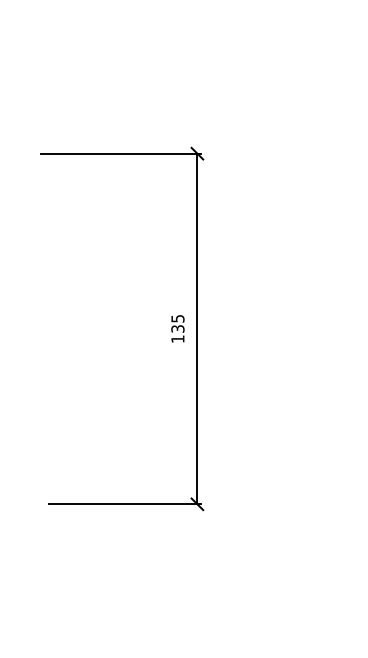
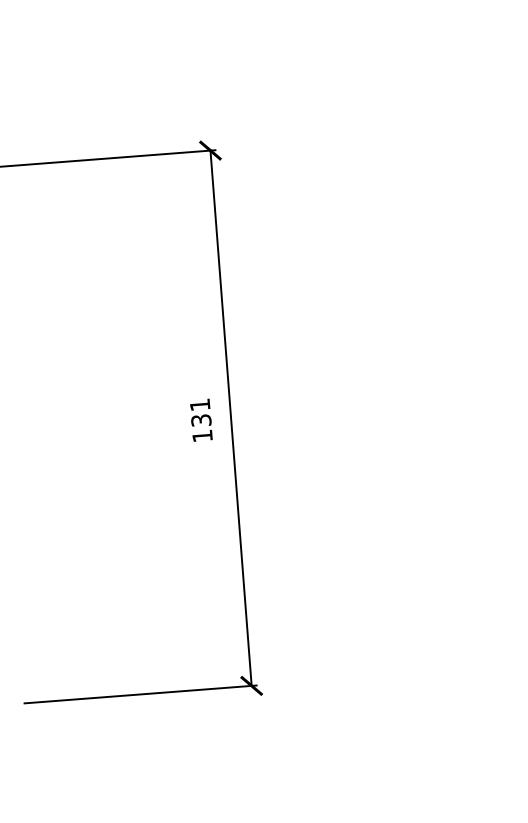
text: (177, 318) -> (199, 404), 135 -> 131

